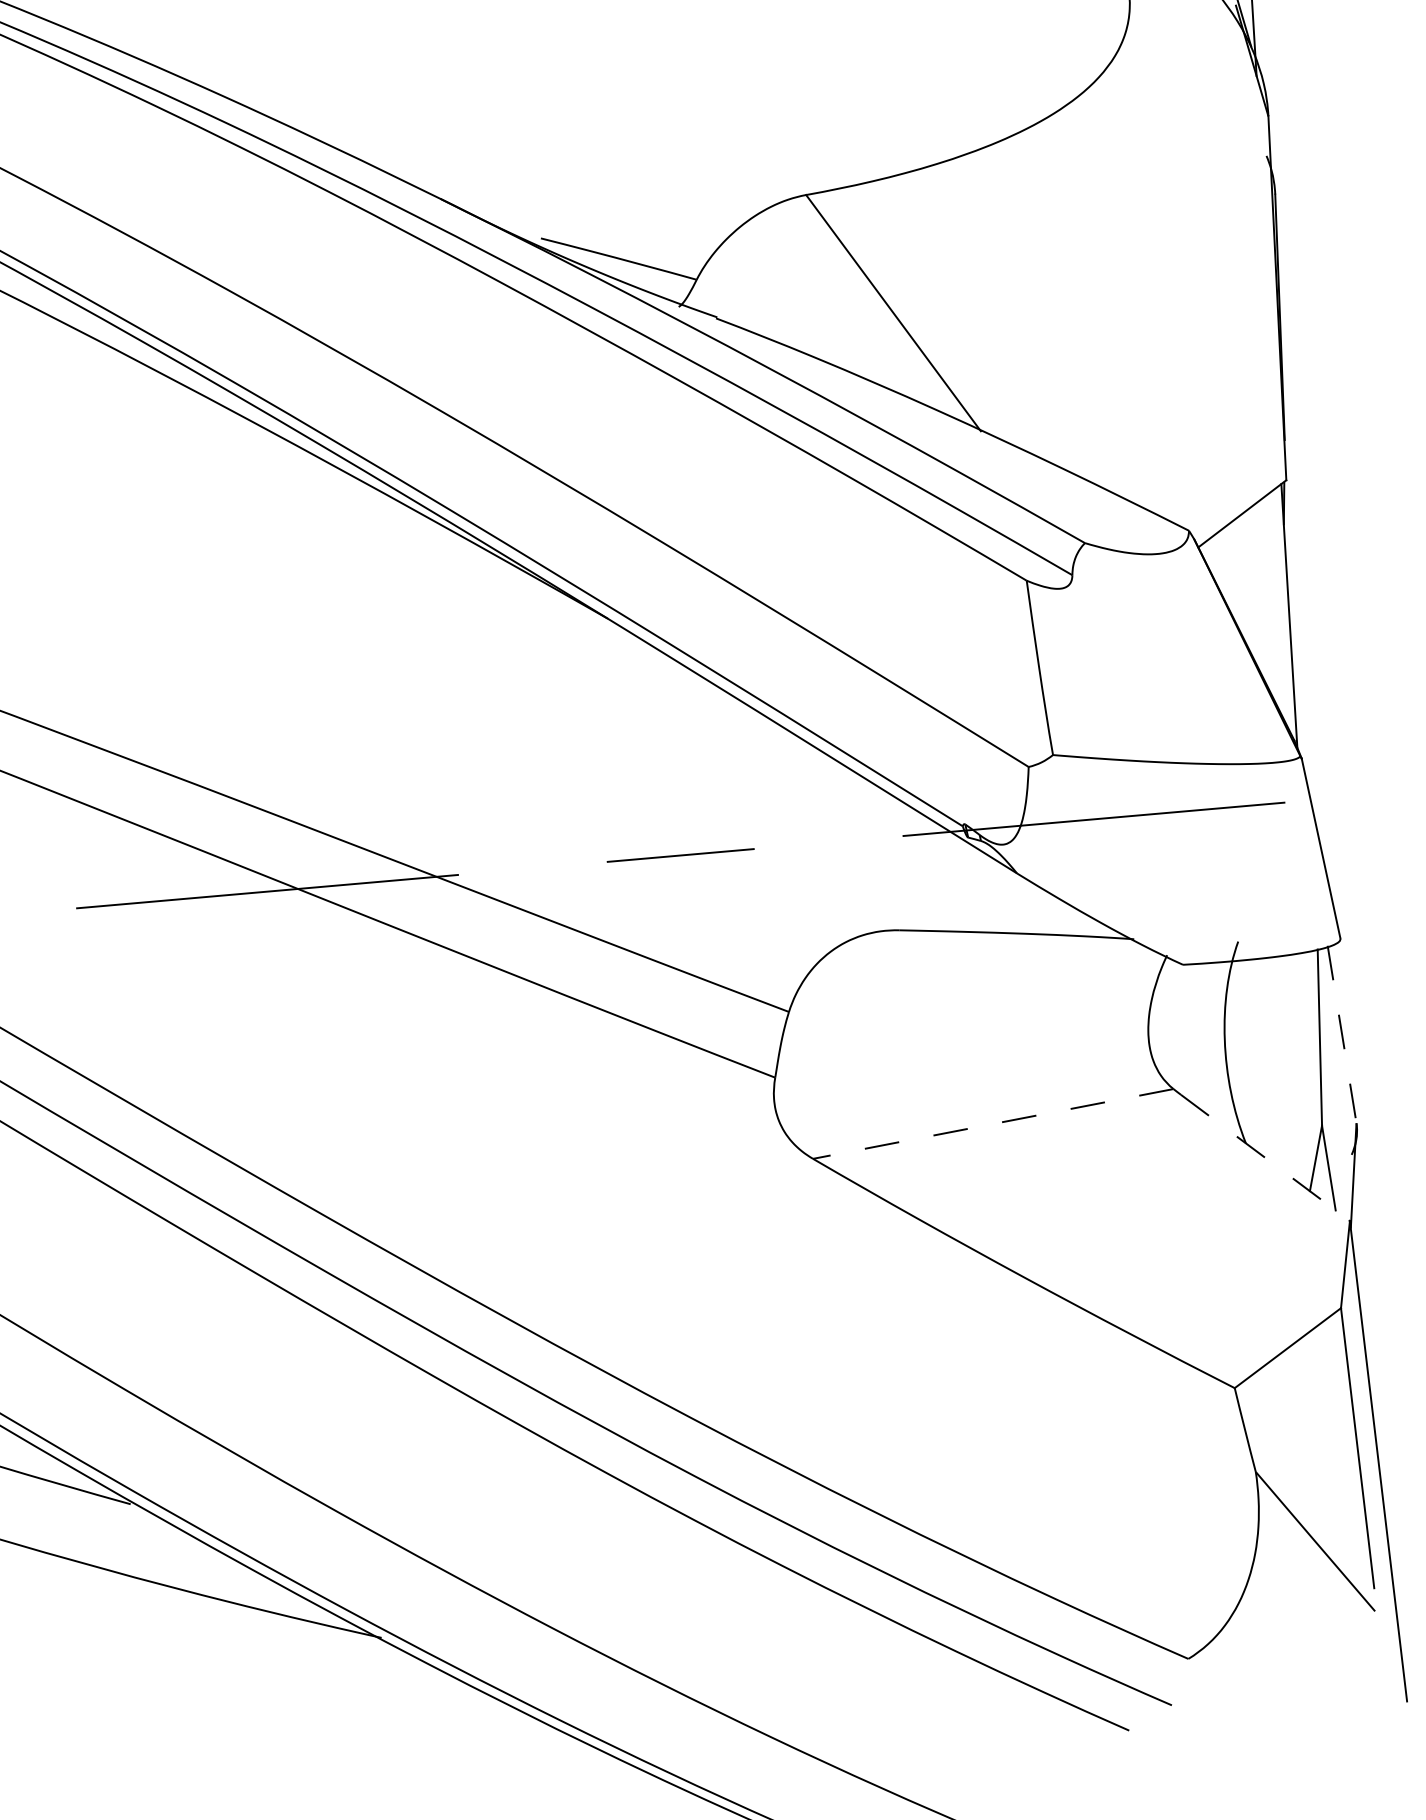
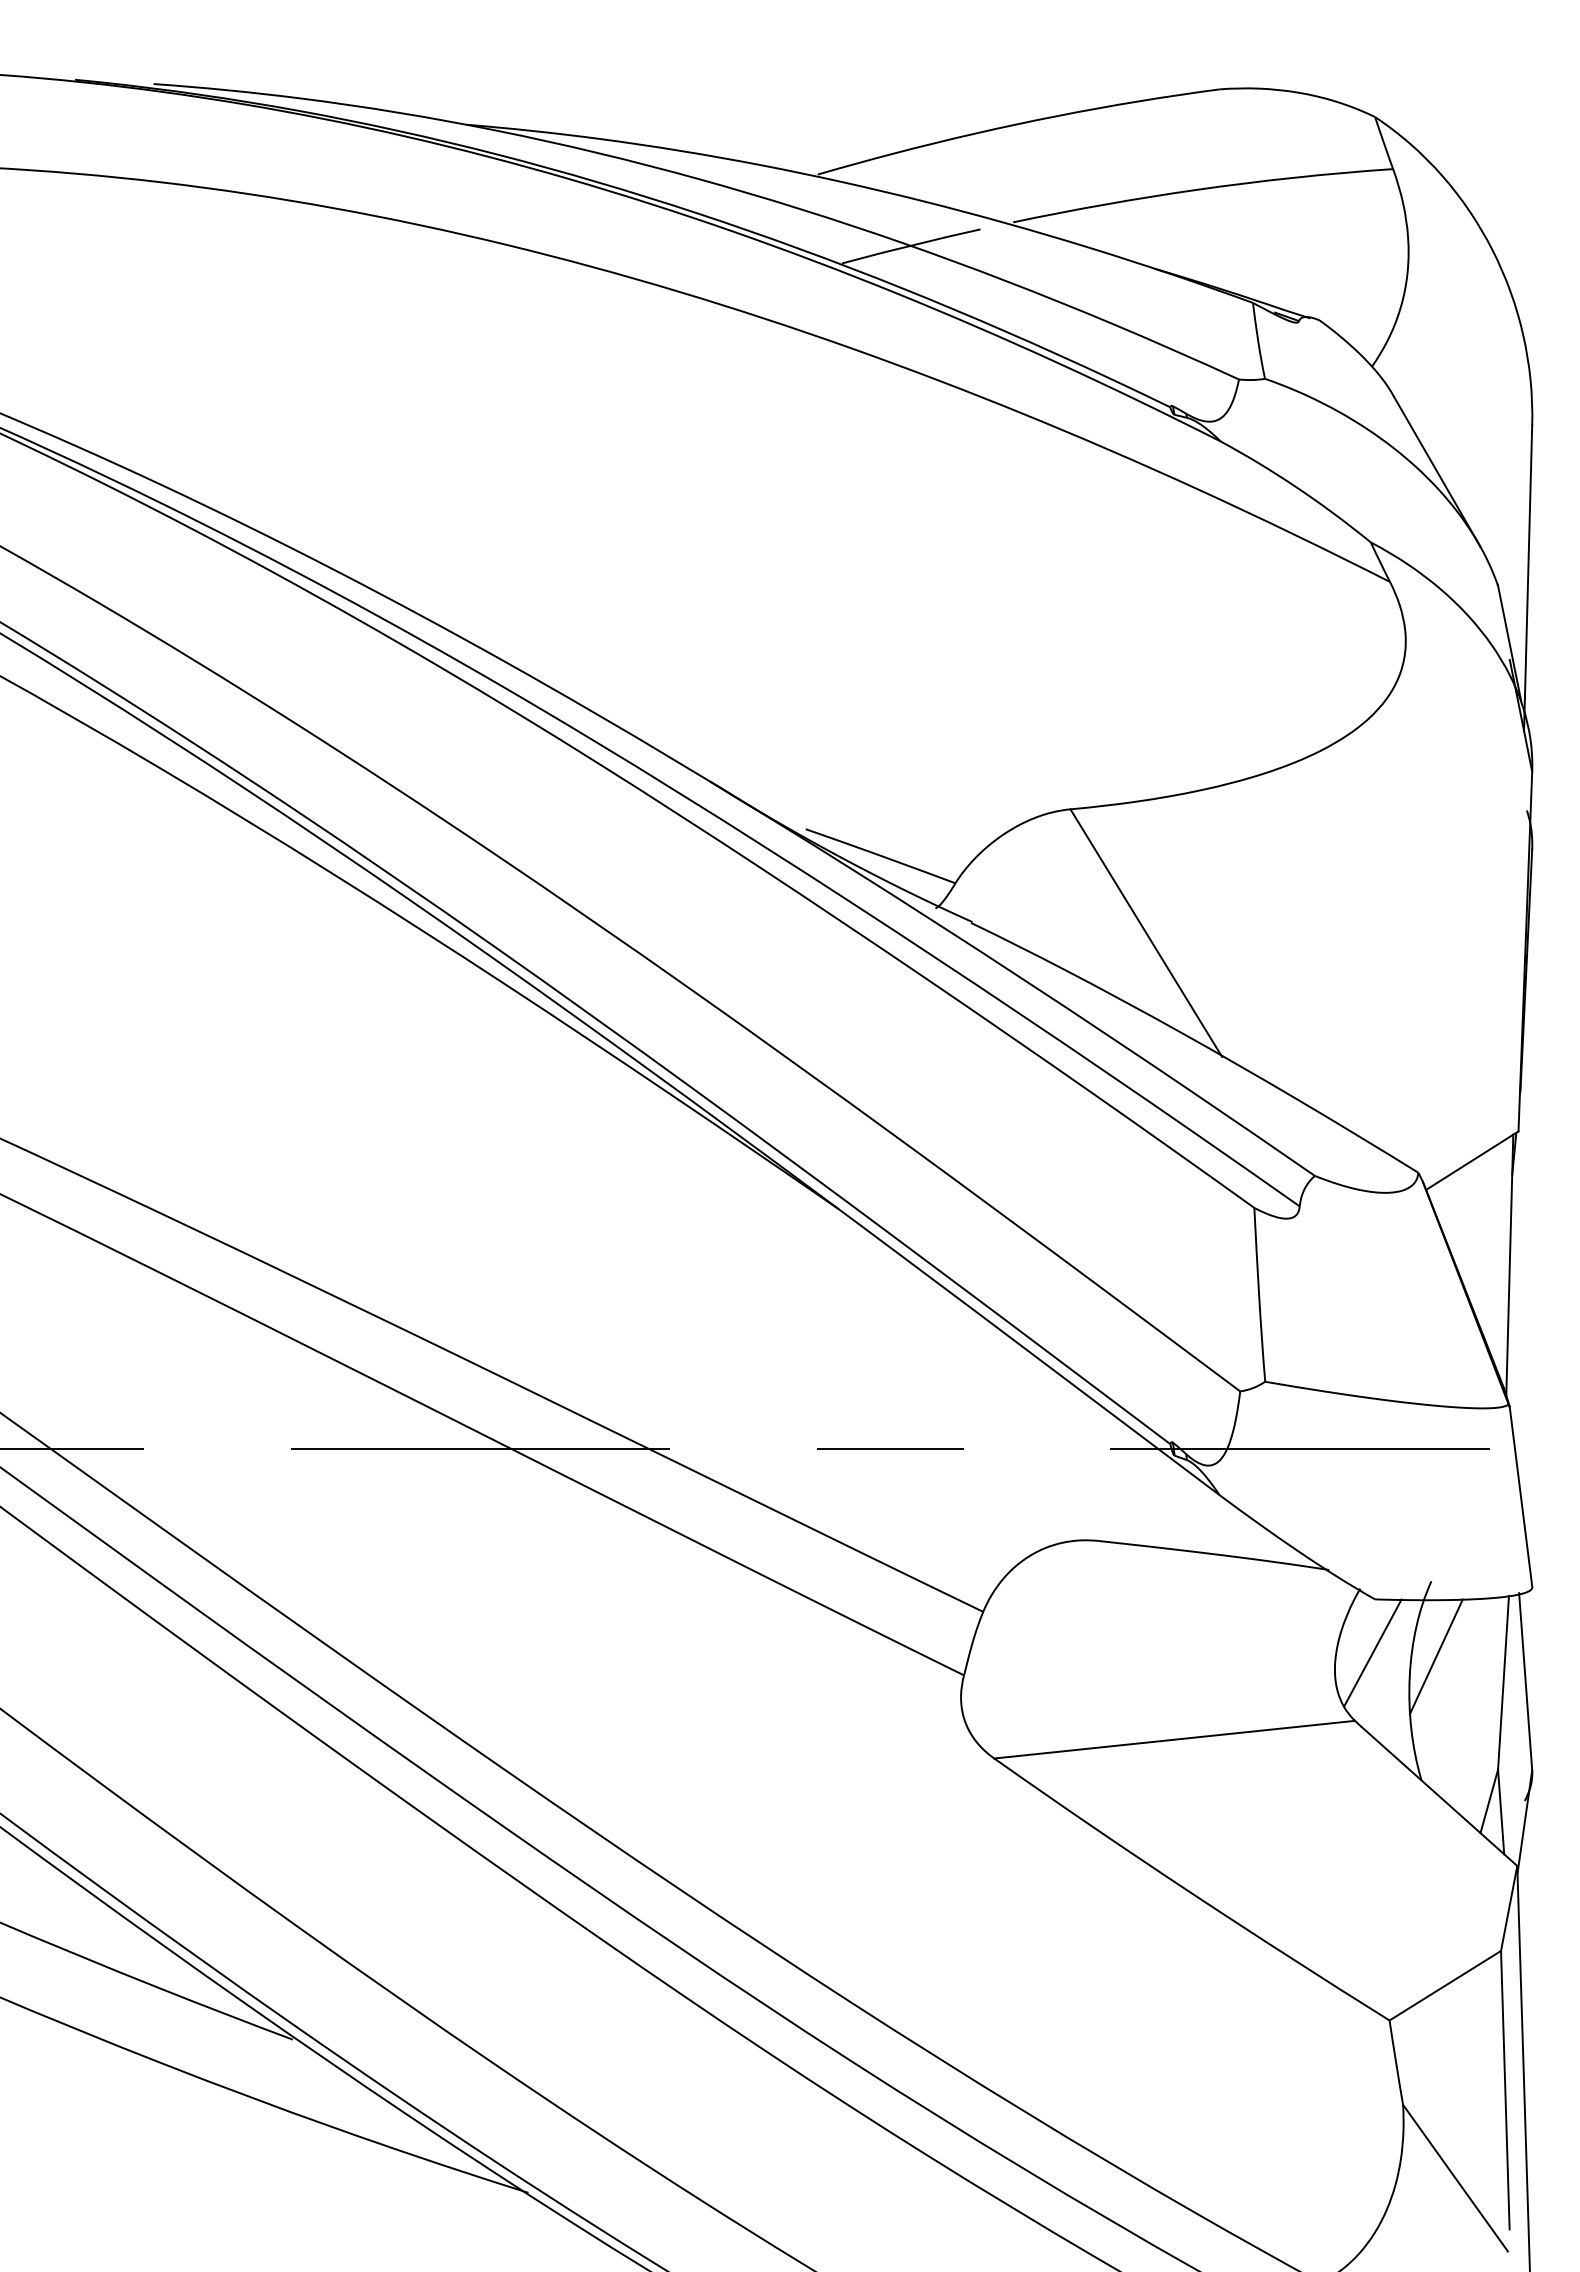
line: (1249, 1016) -> (1436, 1656), added
line: (1185, 1018) -> (1372, 1652), added
line: (1341, 1034) -> (1525, 1681), dashed -> solid
line: (993, 1123) -> (1174, 1739), dashed -> solid
line: (1265, 1157) -> (1439, 1796), dashed -> solid

